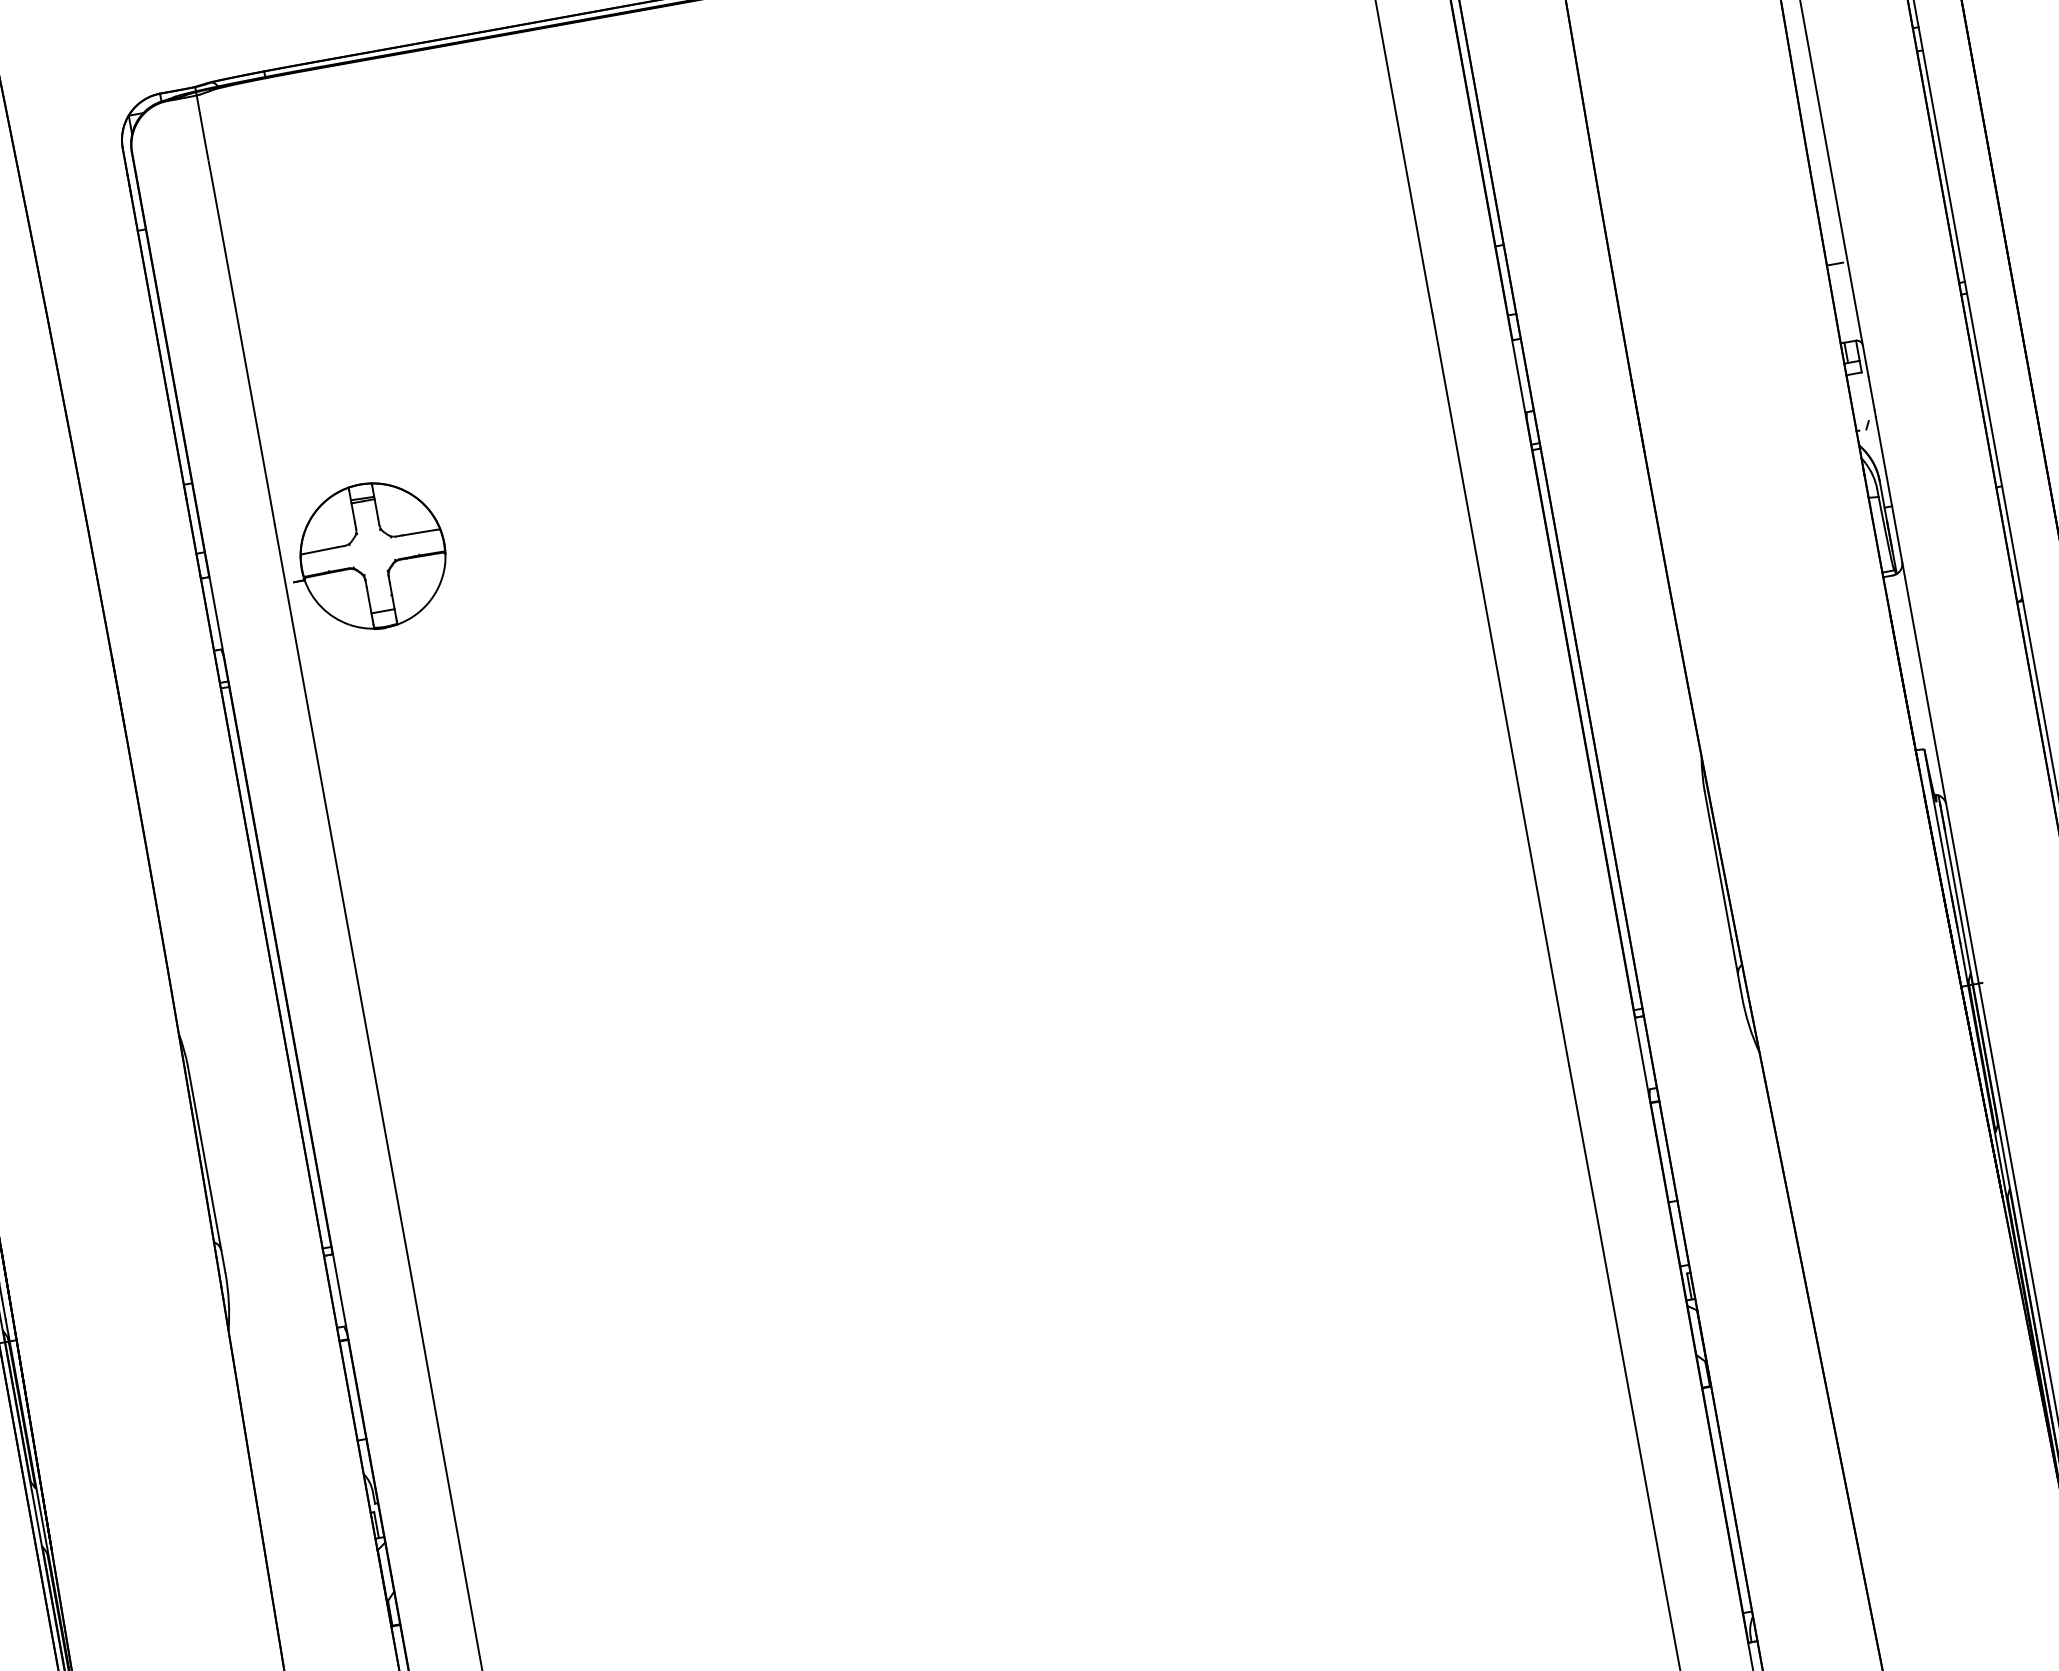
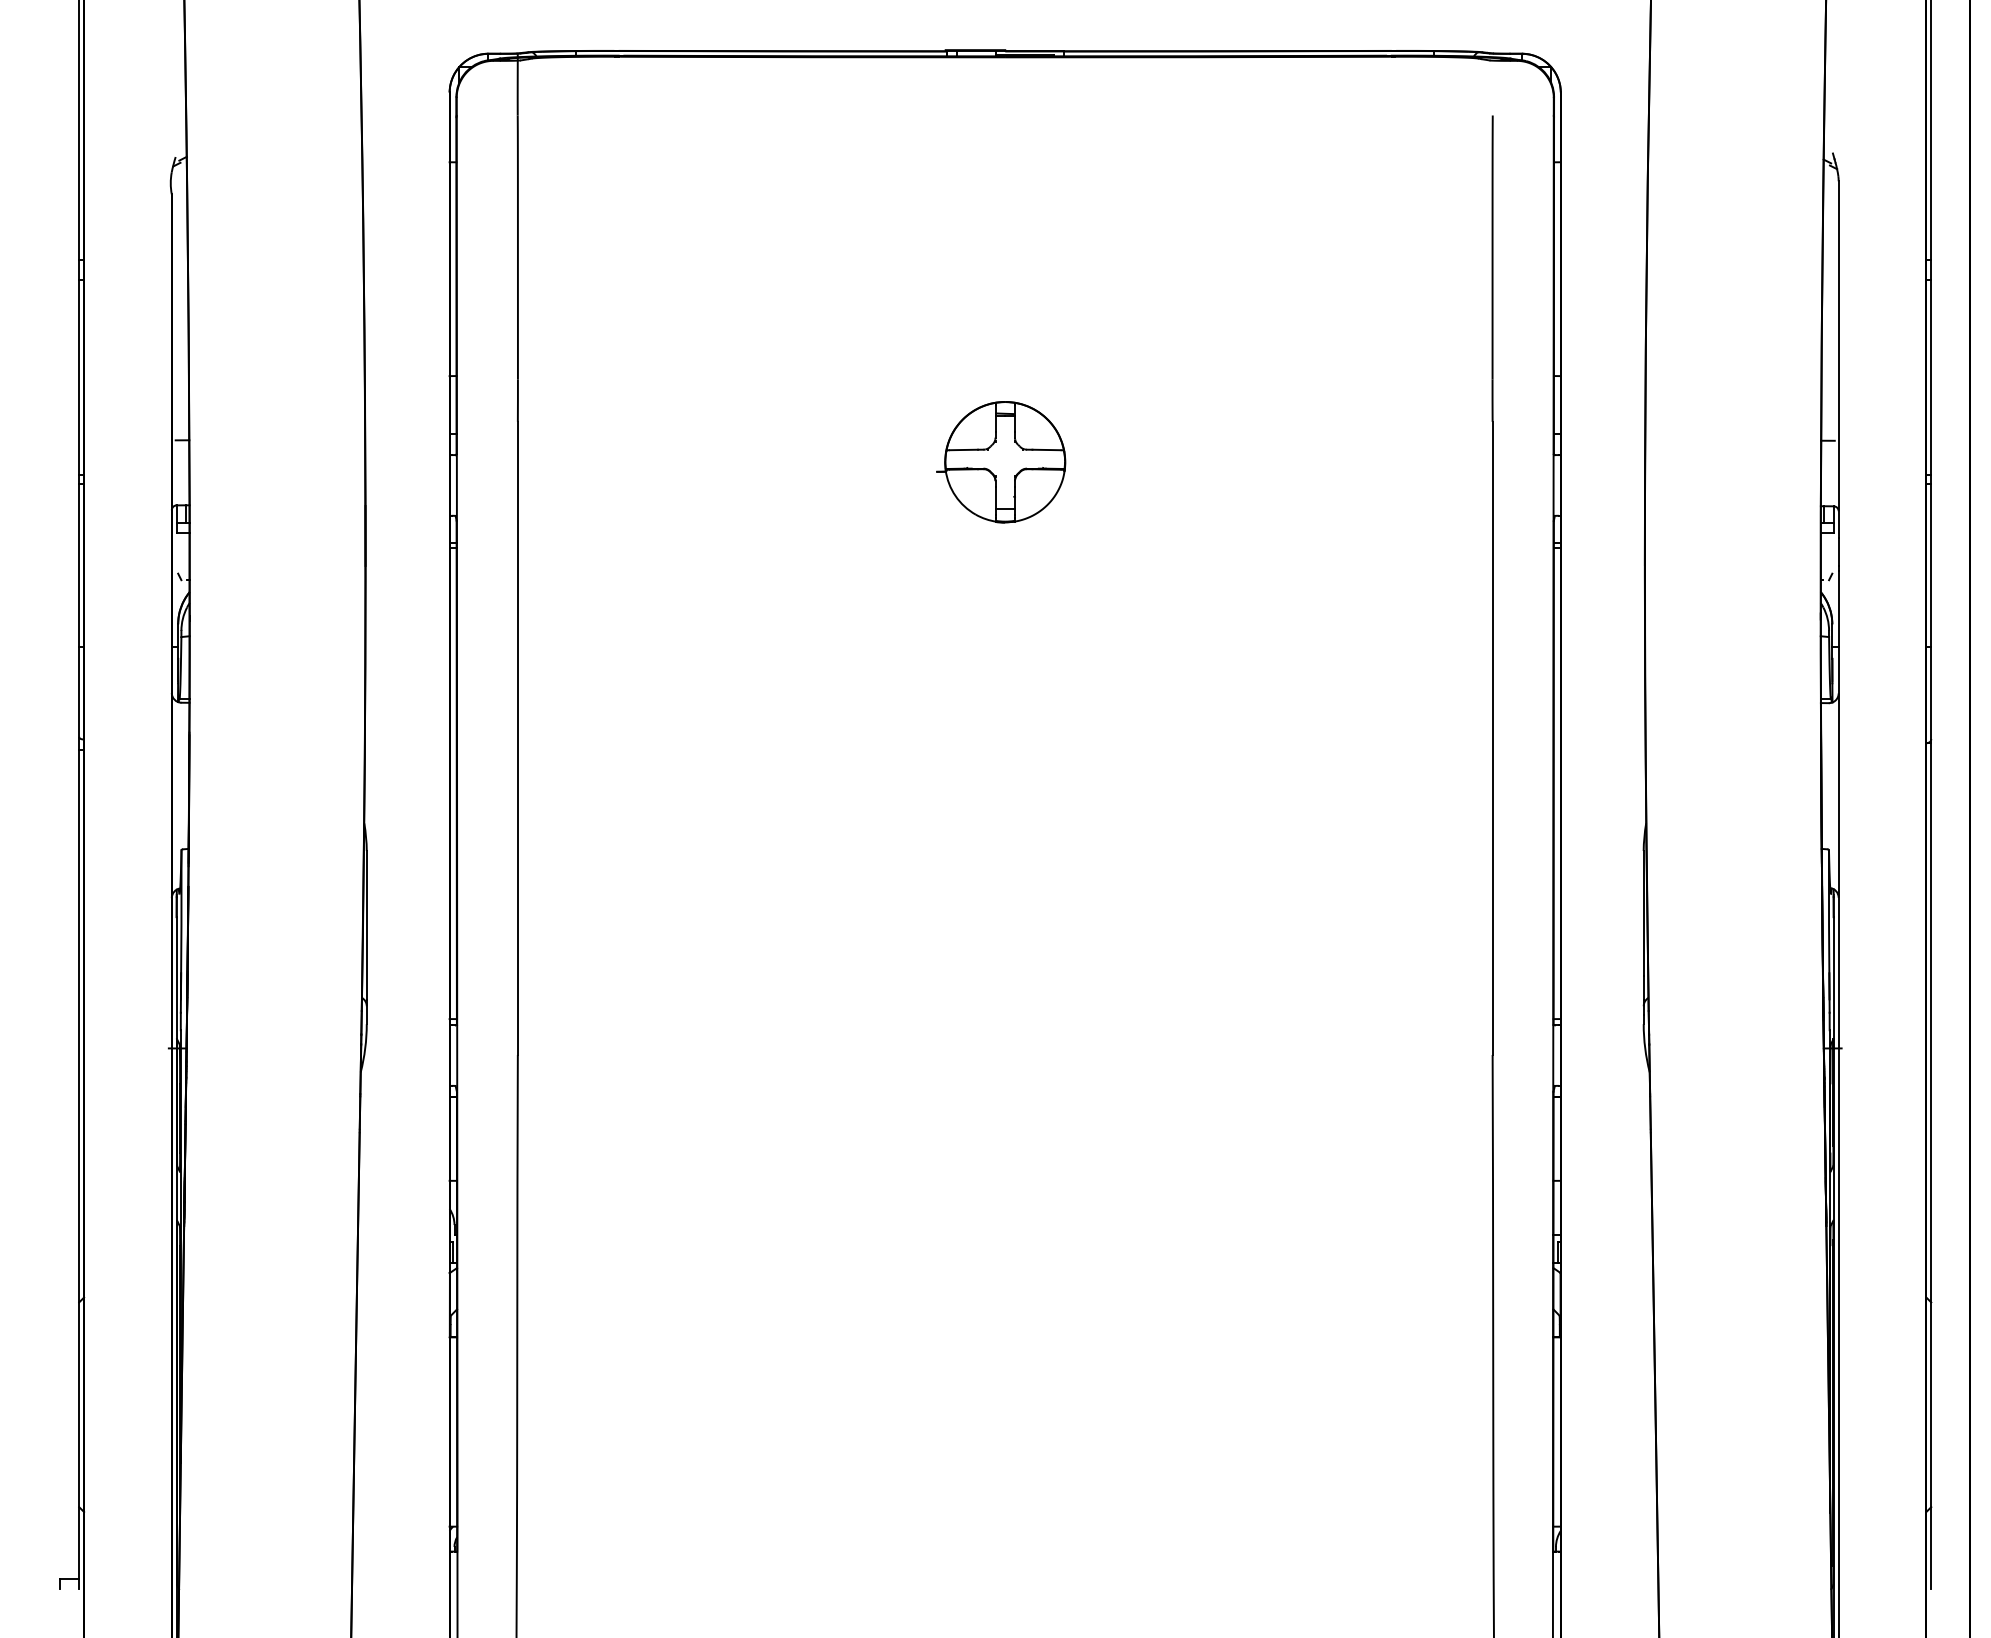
part: (368, 557) -> (1001, 462), moved

